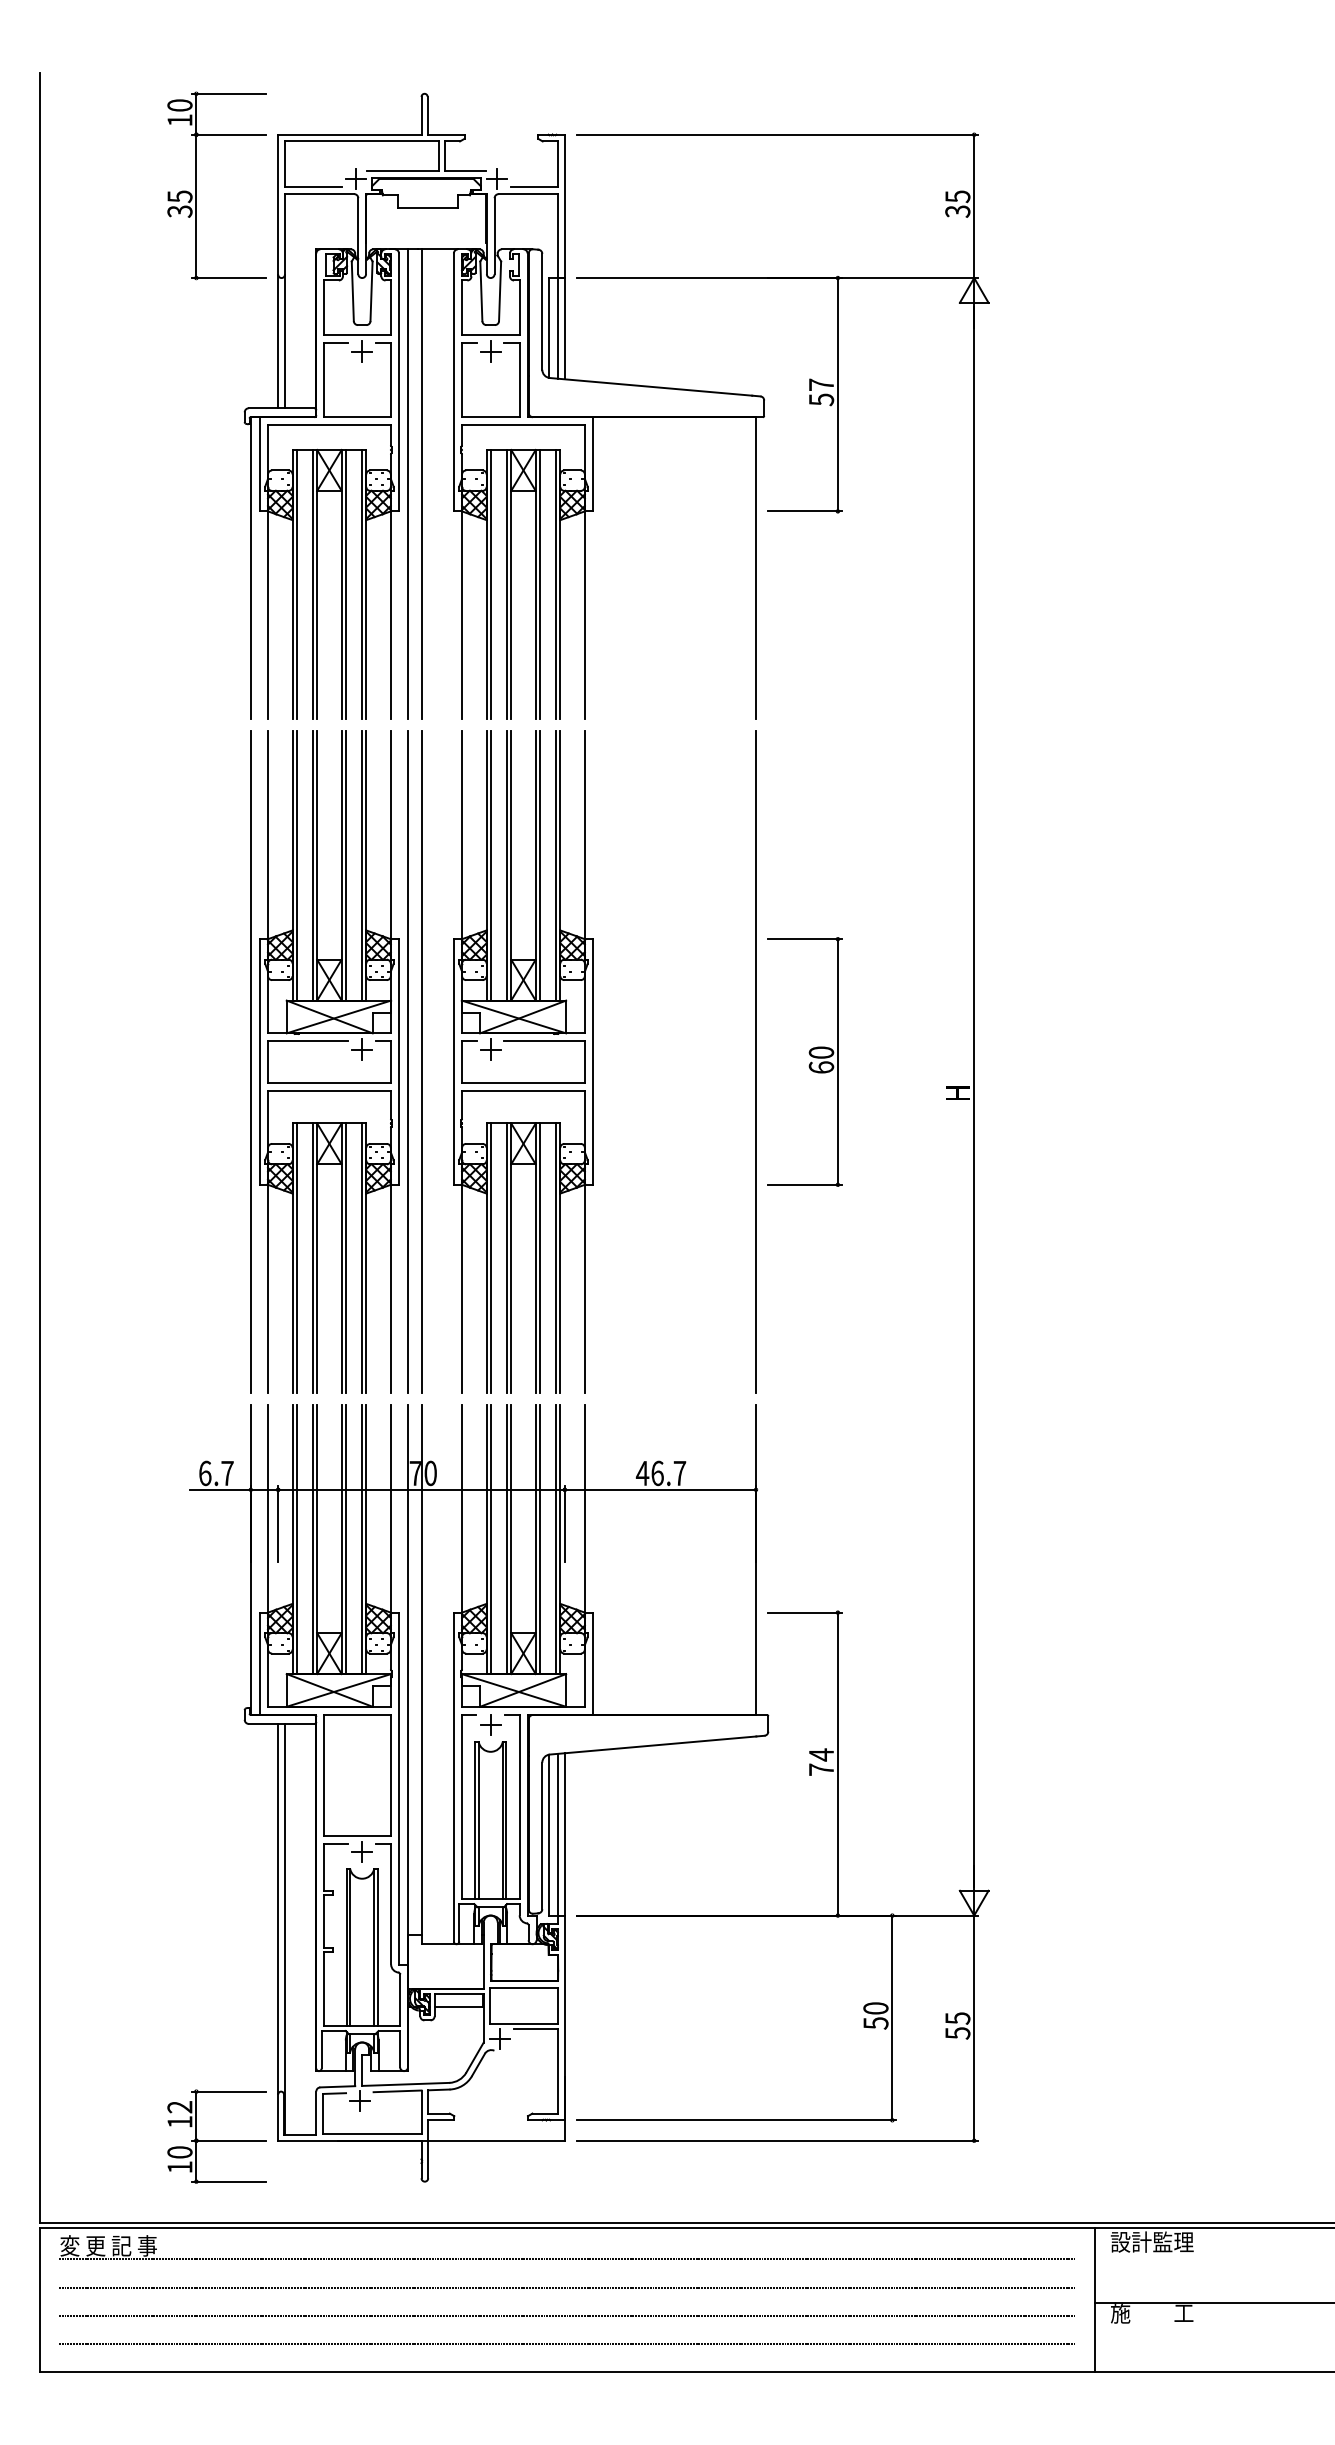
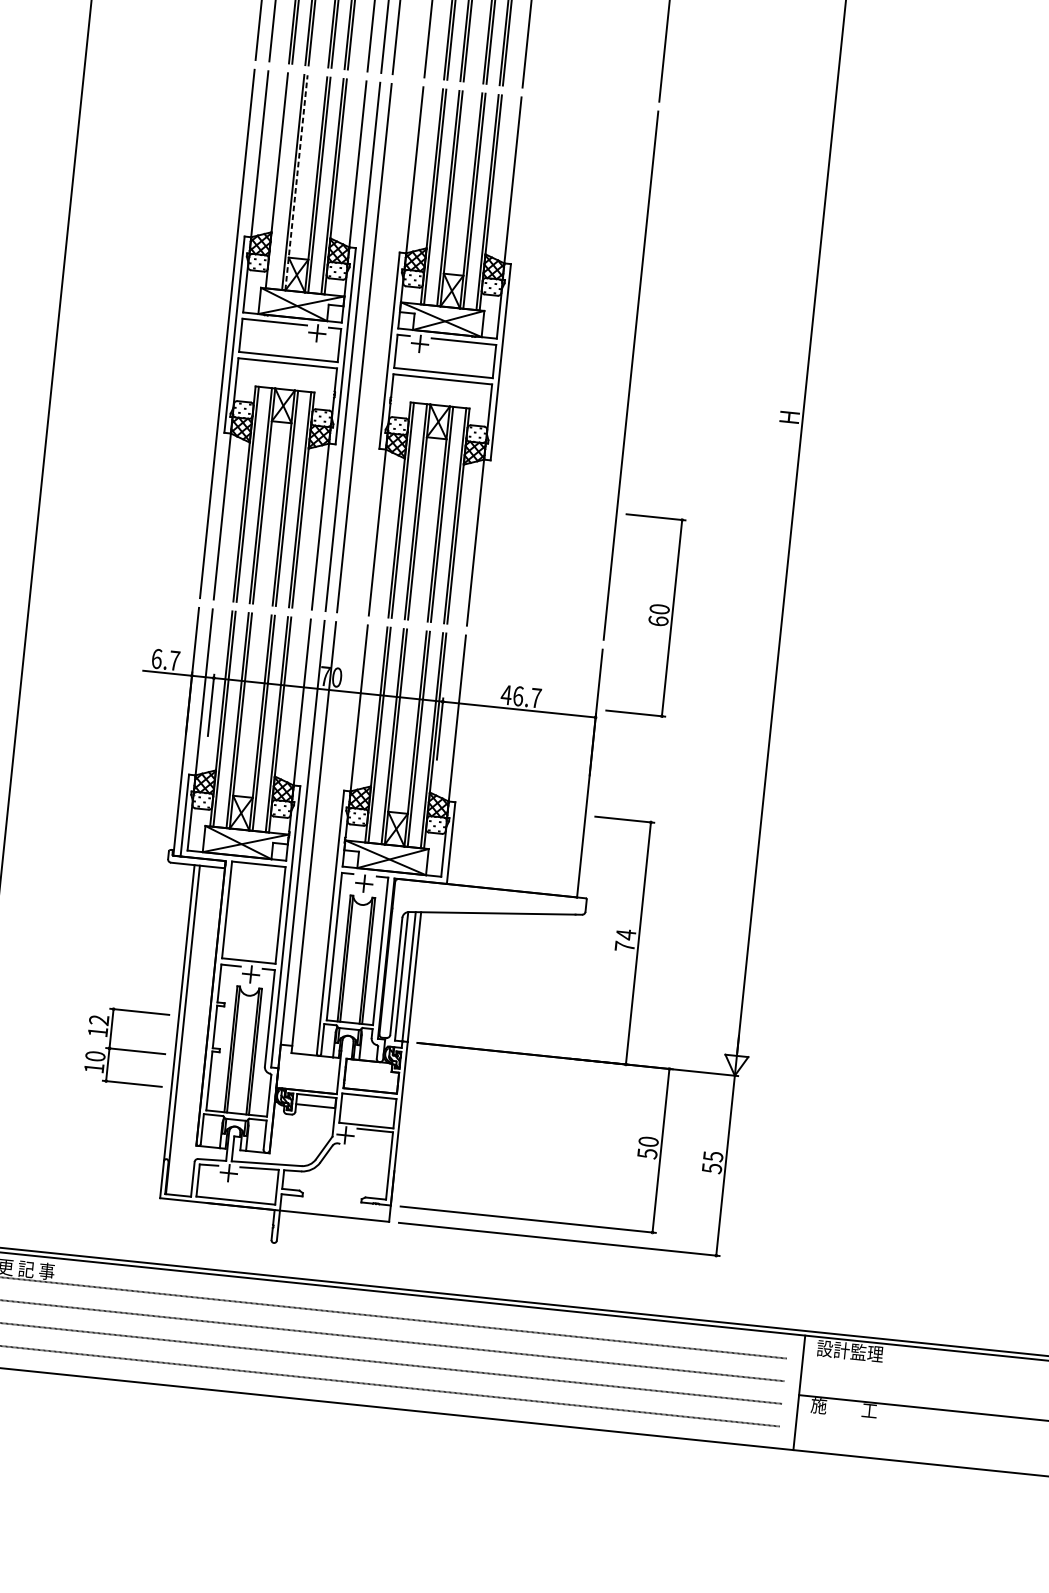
line: (296, 865) -> (280, 180), removed
line: (317, 866) -> (296, 183), solid -> dashed
part: (804, 1061) -> (645, 614), moved
part: (216, 2136) -> (125, 1046), moved

